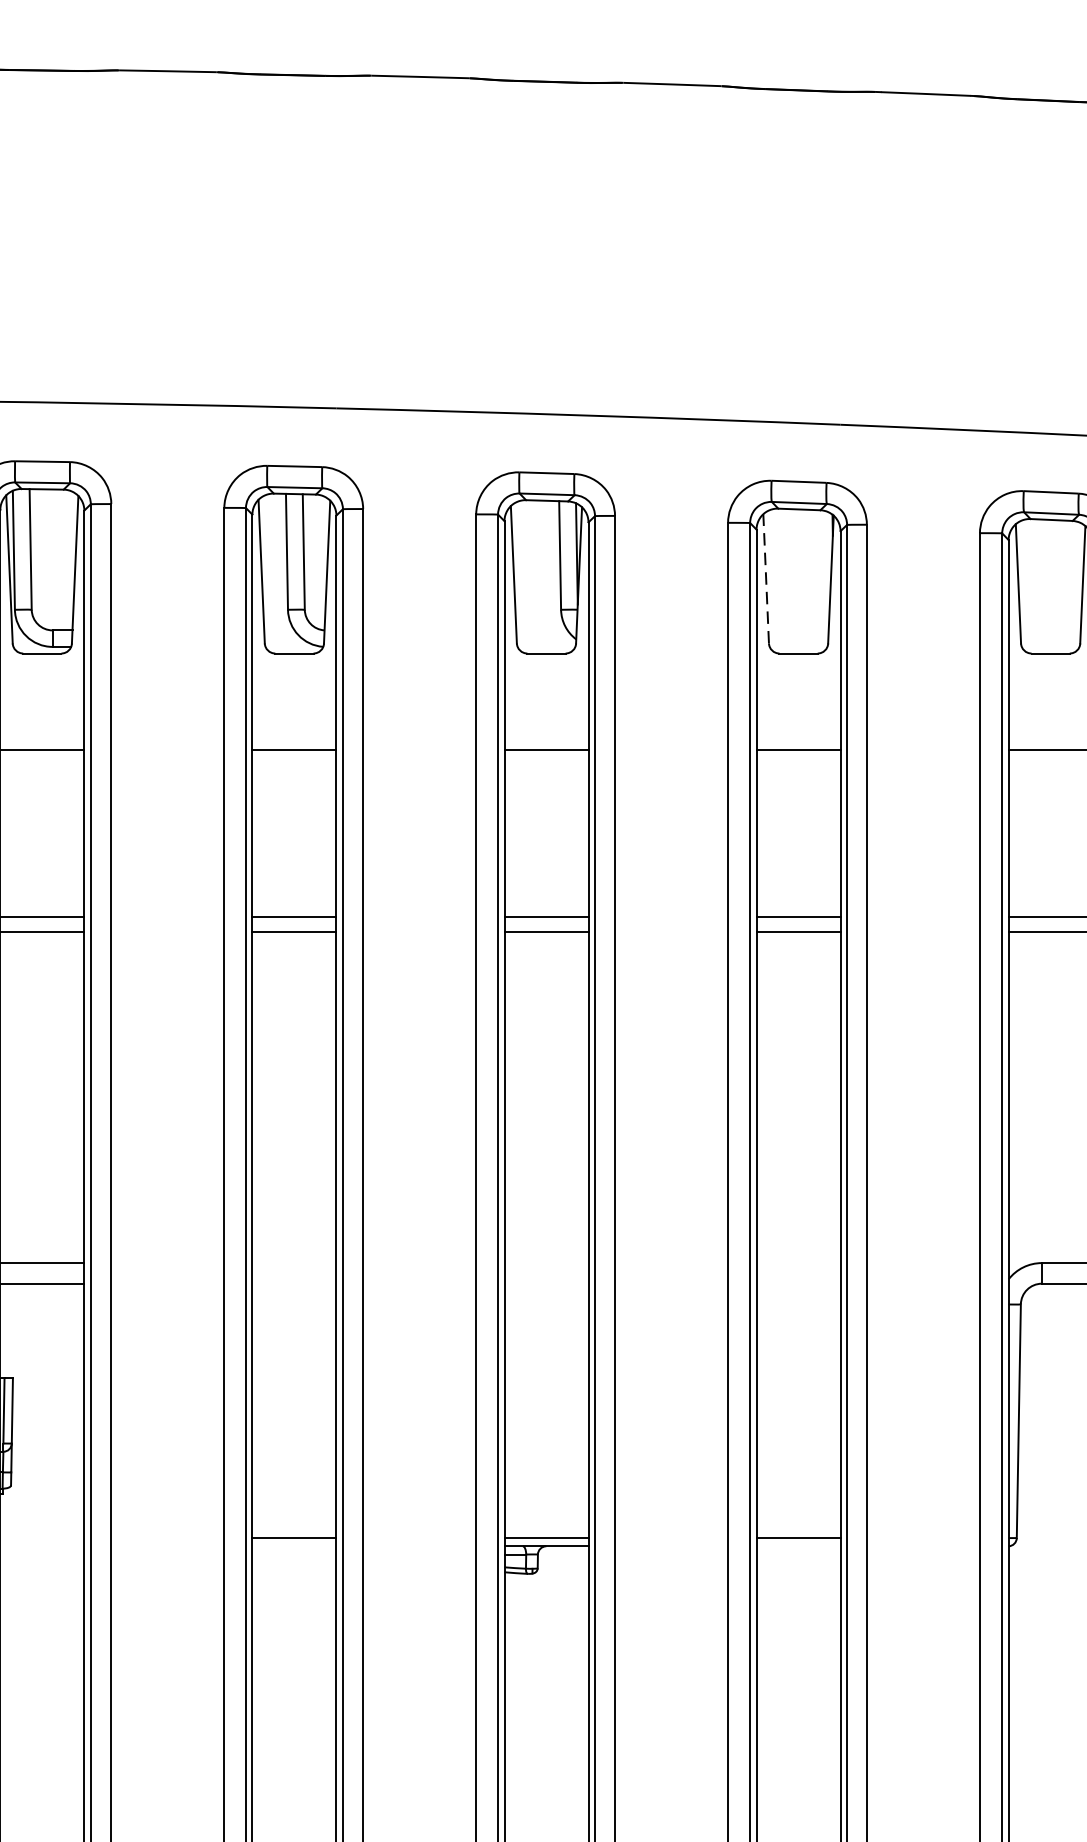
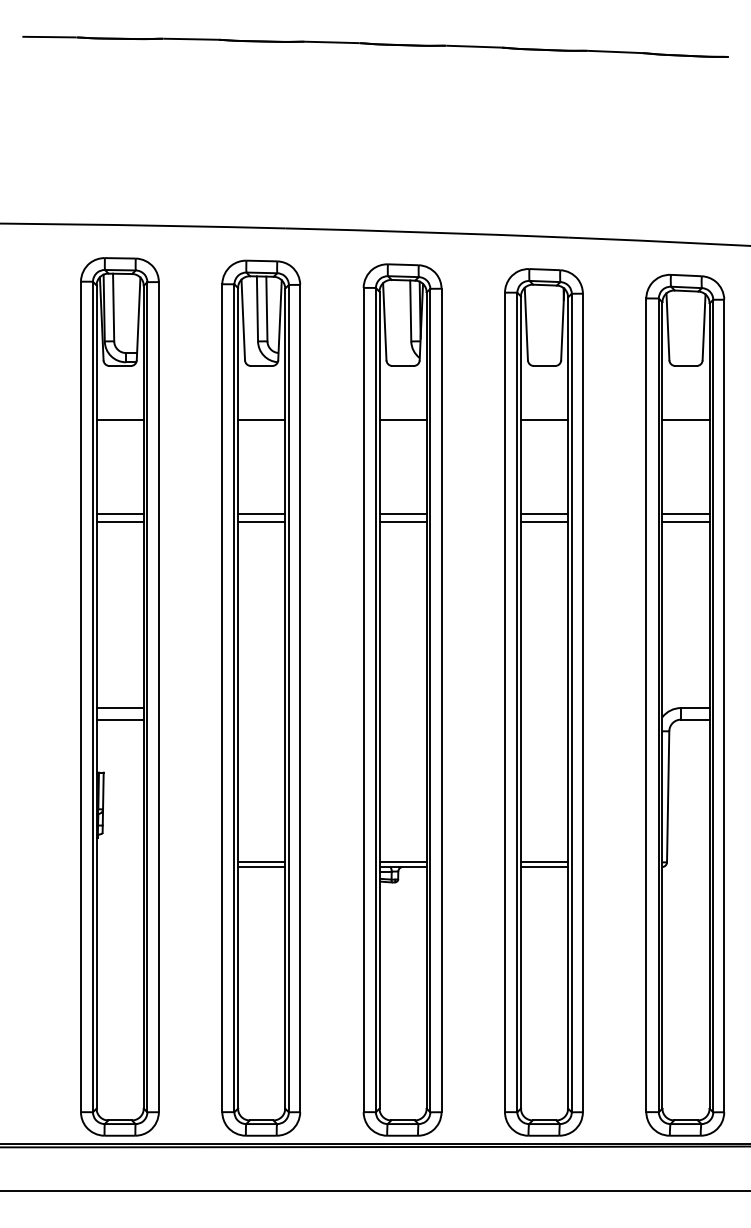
line: (766, 577) -> (526, 323), dashed -> solid
line: (294, 1545) -> (261, 866), added
line: (798, 1545) -> (544, 866), added

